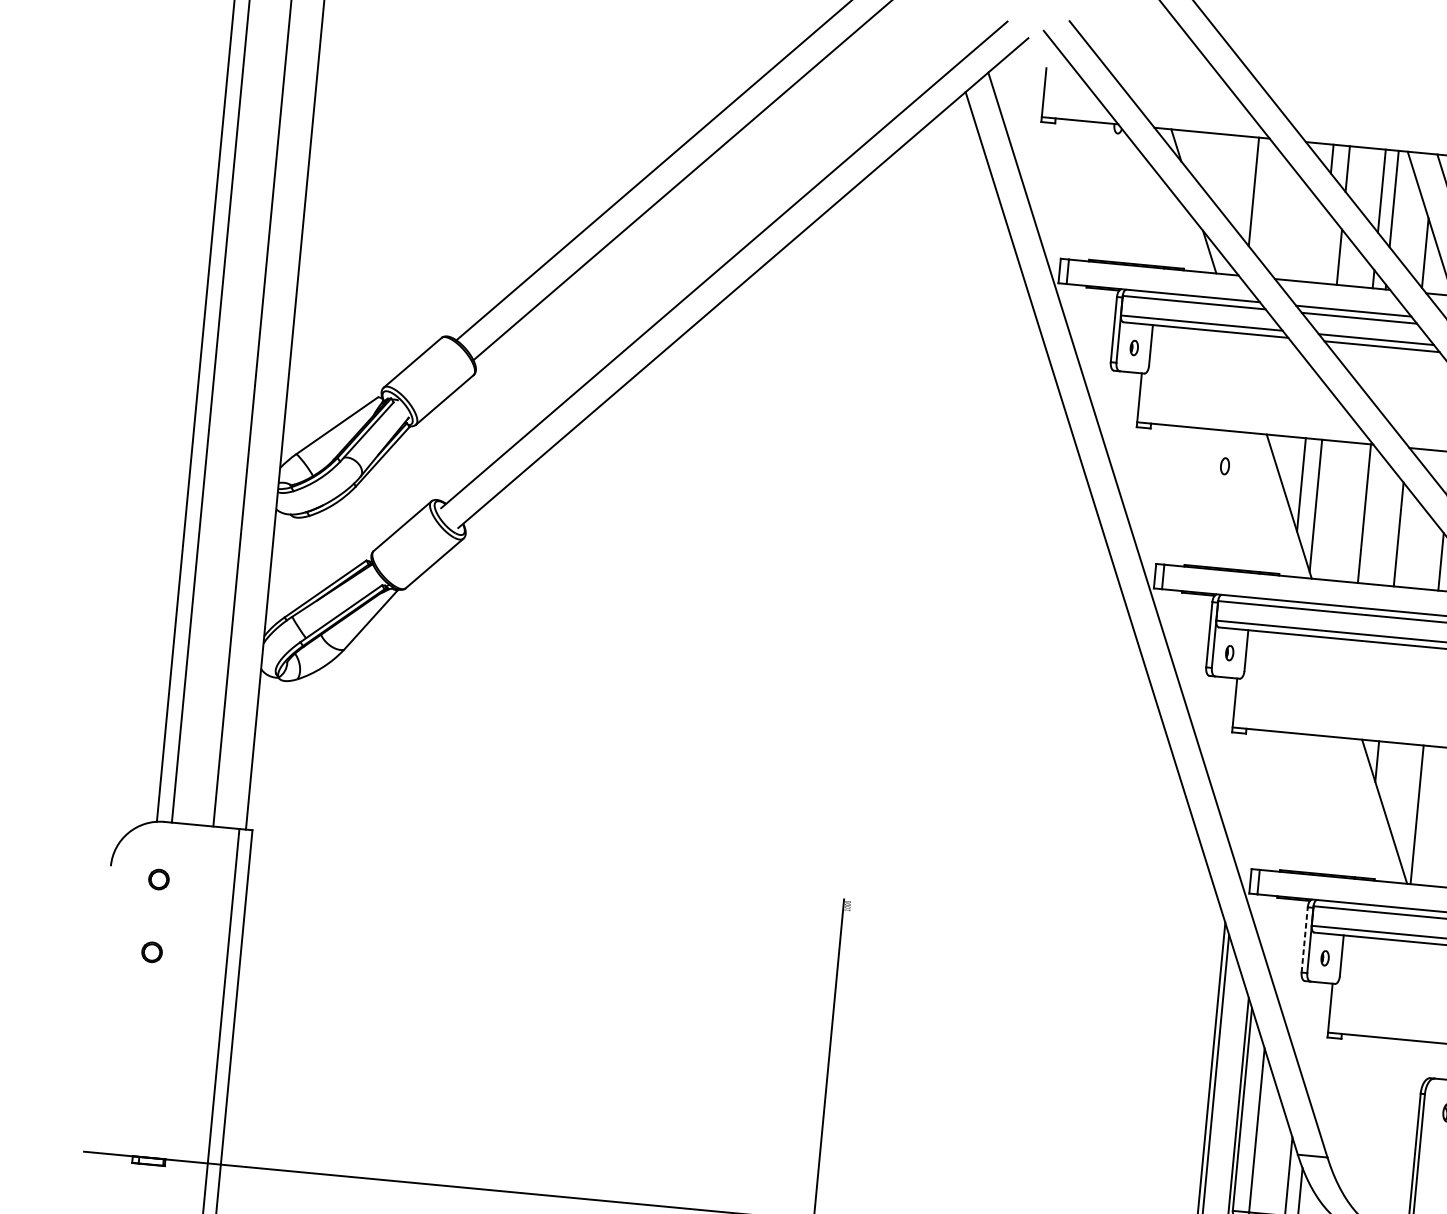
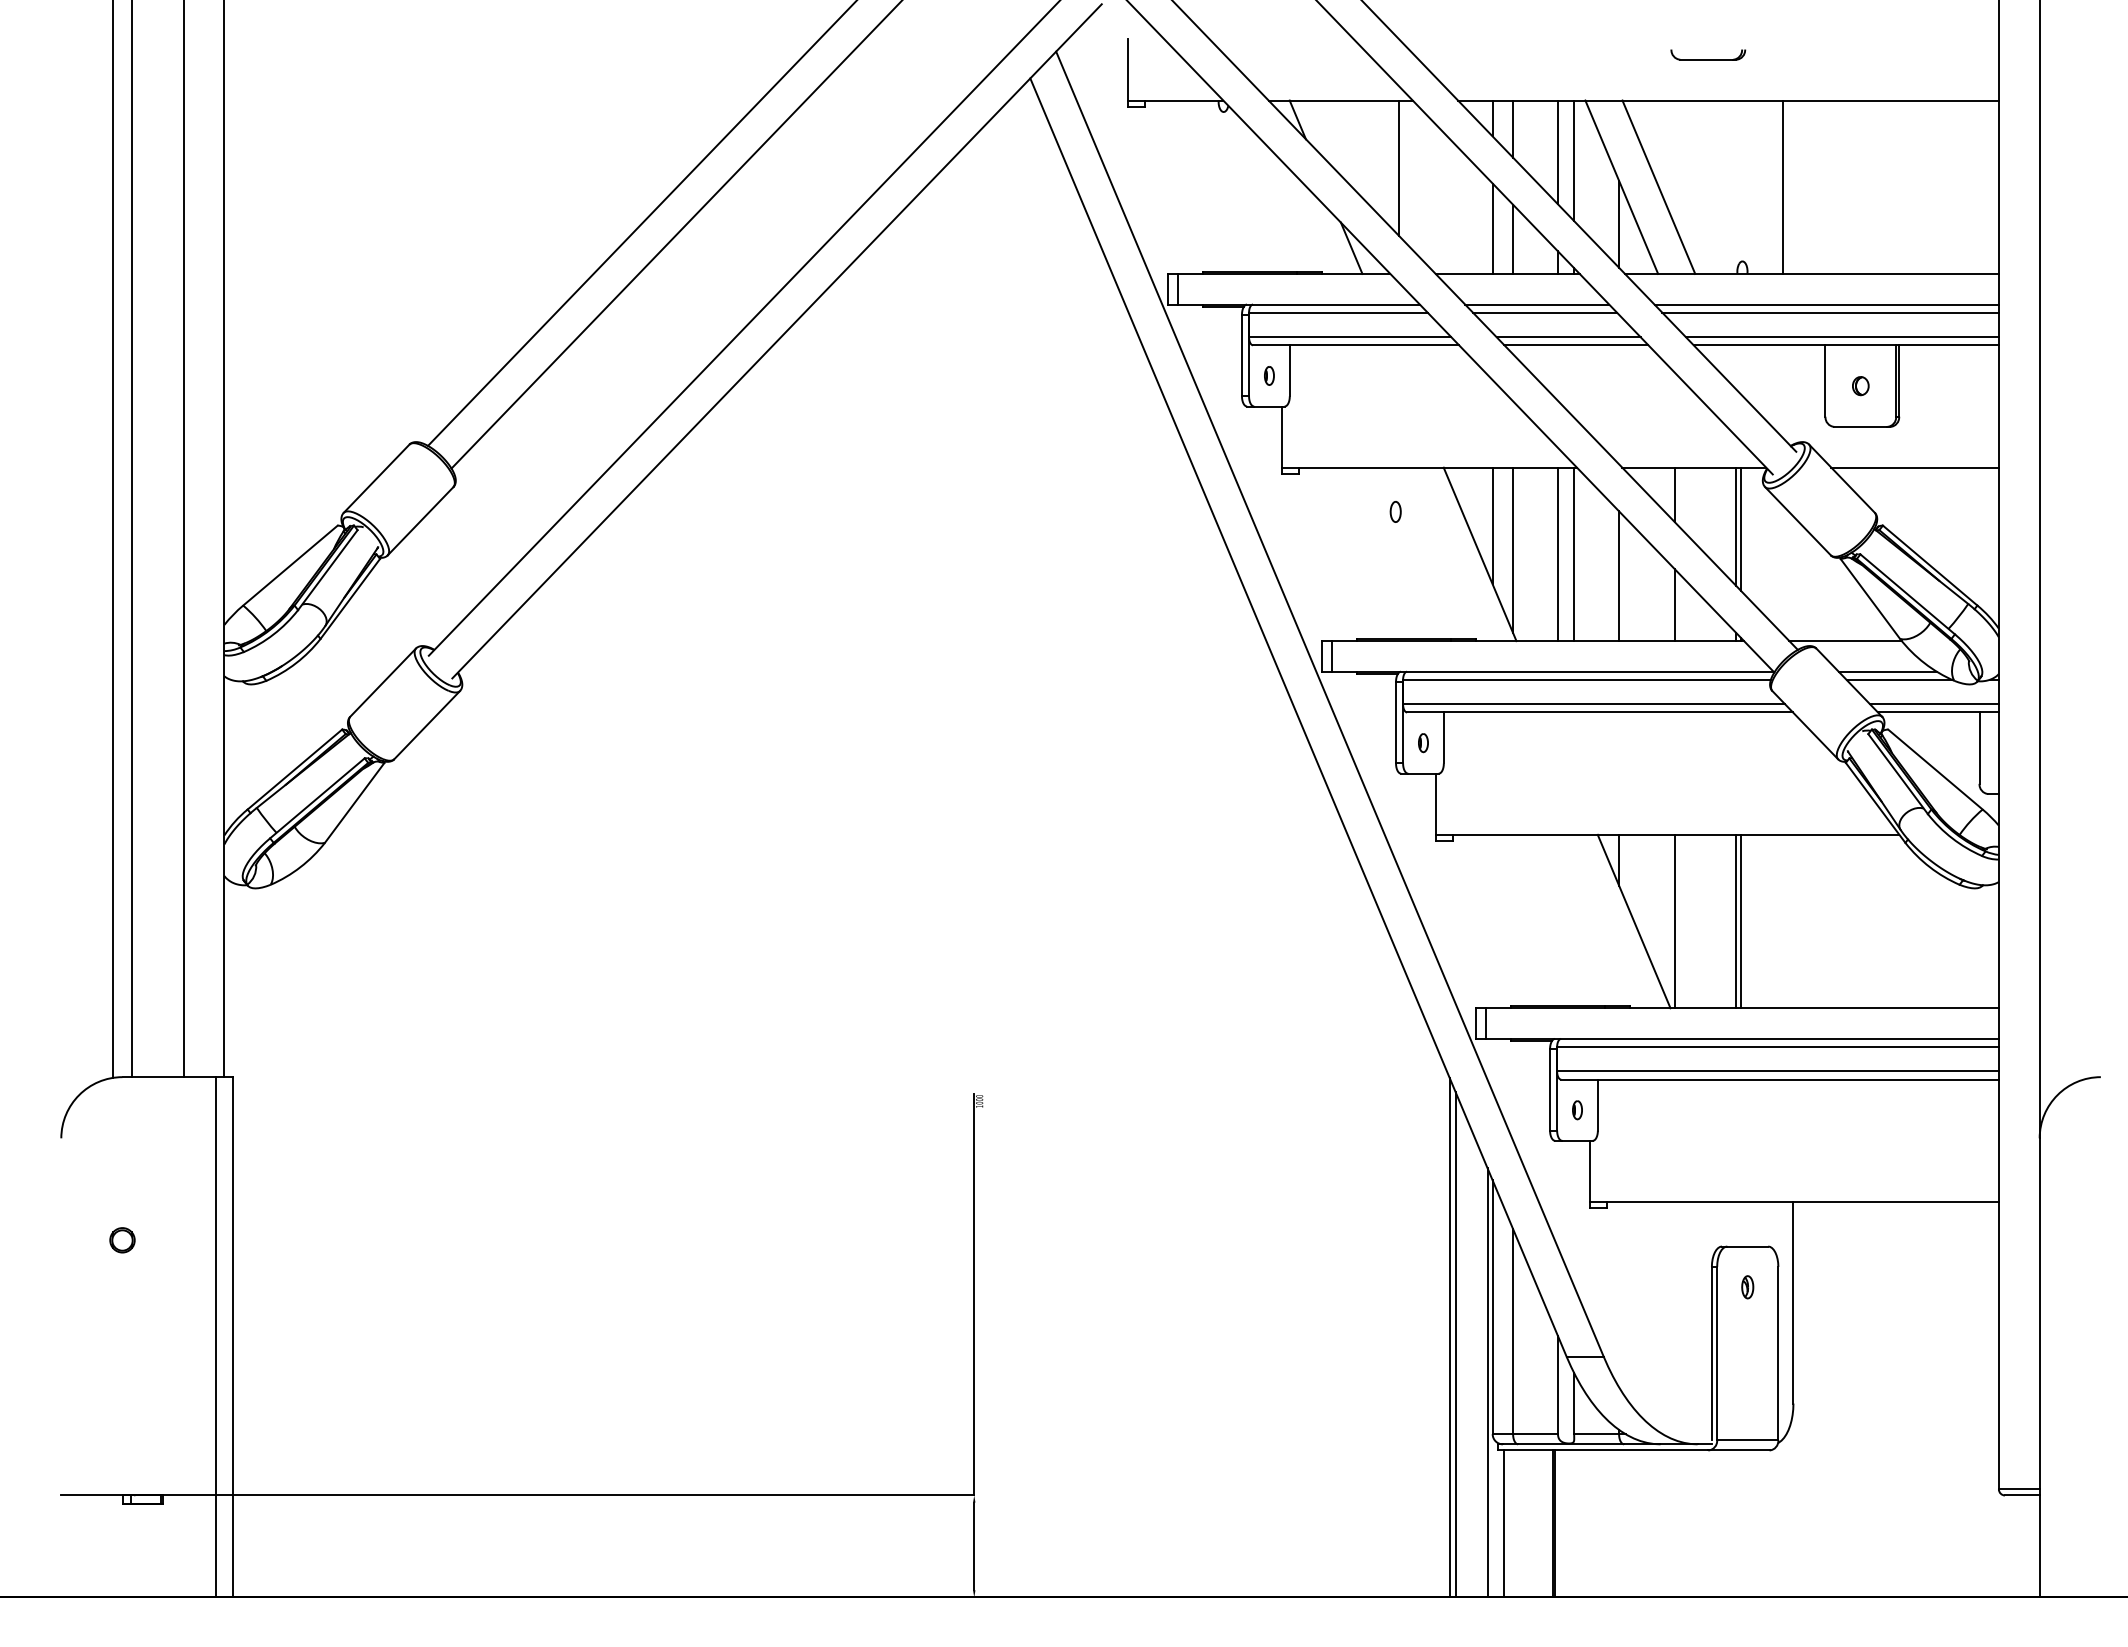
line: (1323, 247) -> (1492, 228), added
line: (1351, 512) -> (1557, 554), added
part: (158, 879) -> (122, 1149), removed
line: (1305, 939) -> (1550, 1089), dashed -> solid

